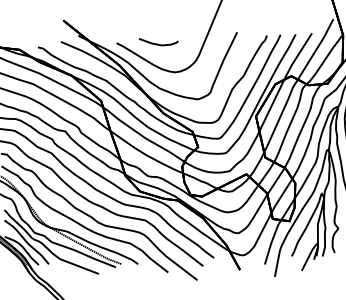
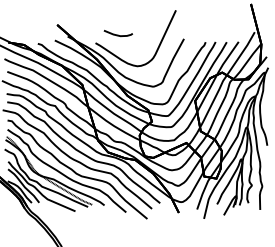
part: (157, 41) -> (117, 33), moved

